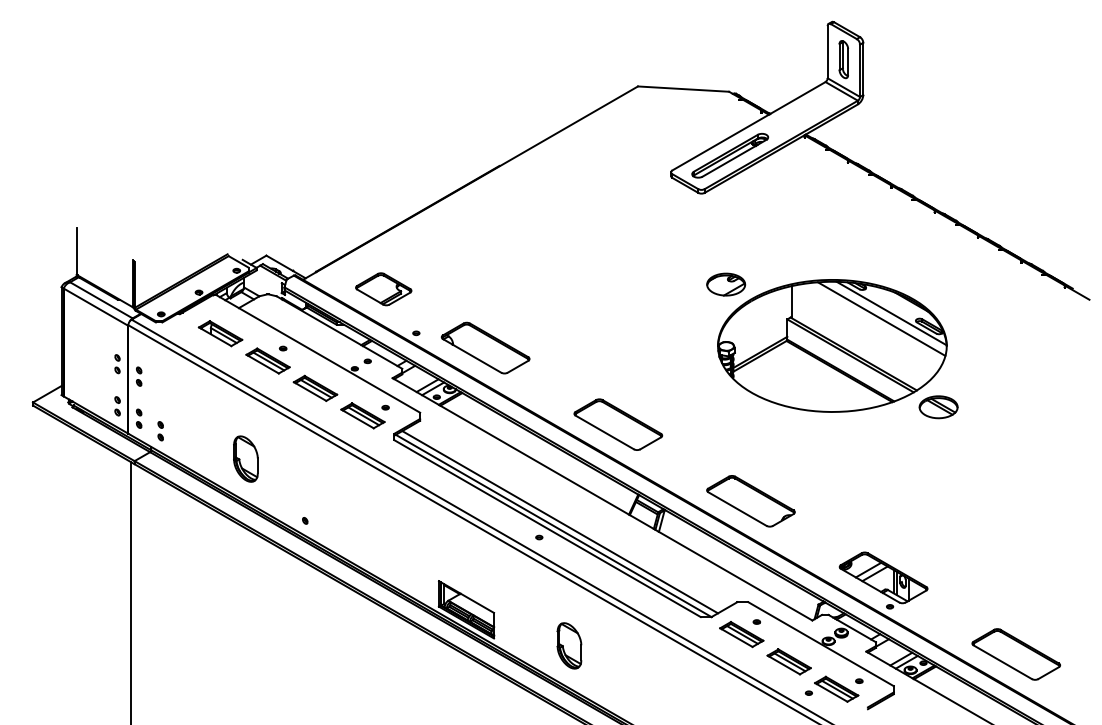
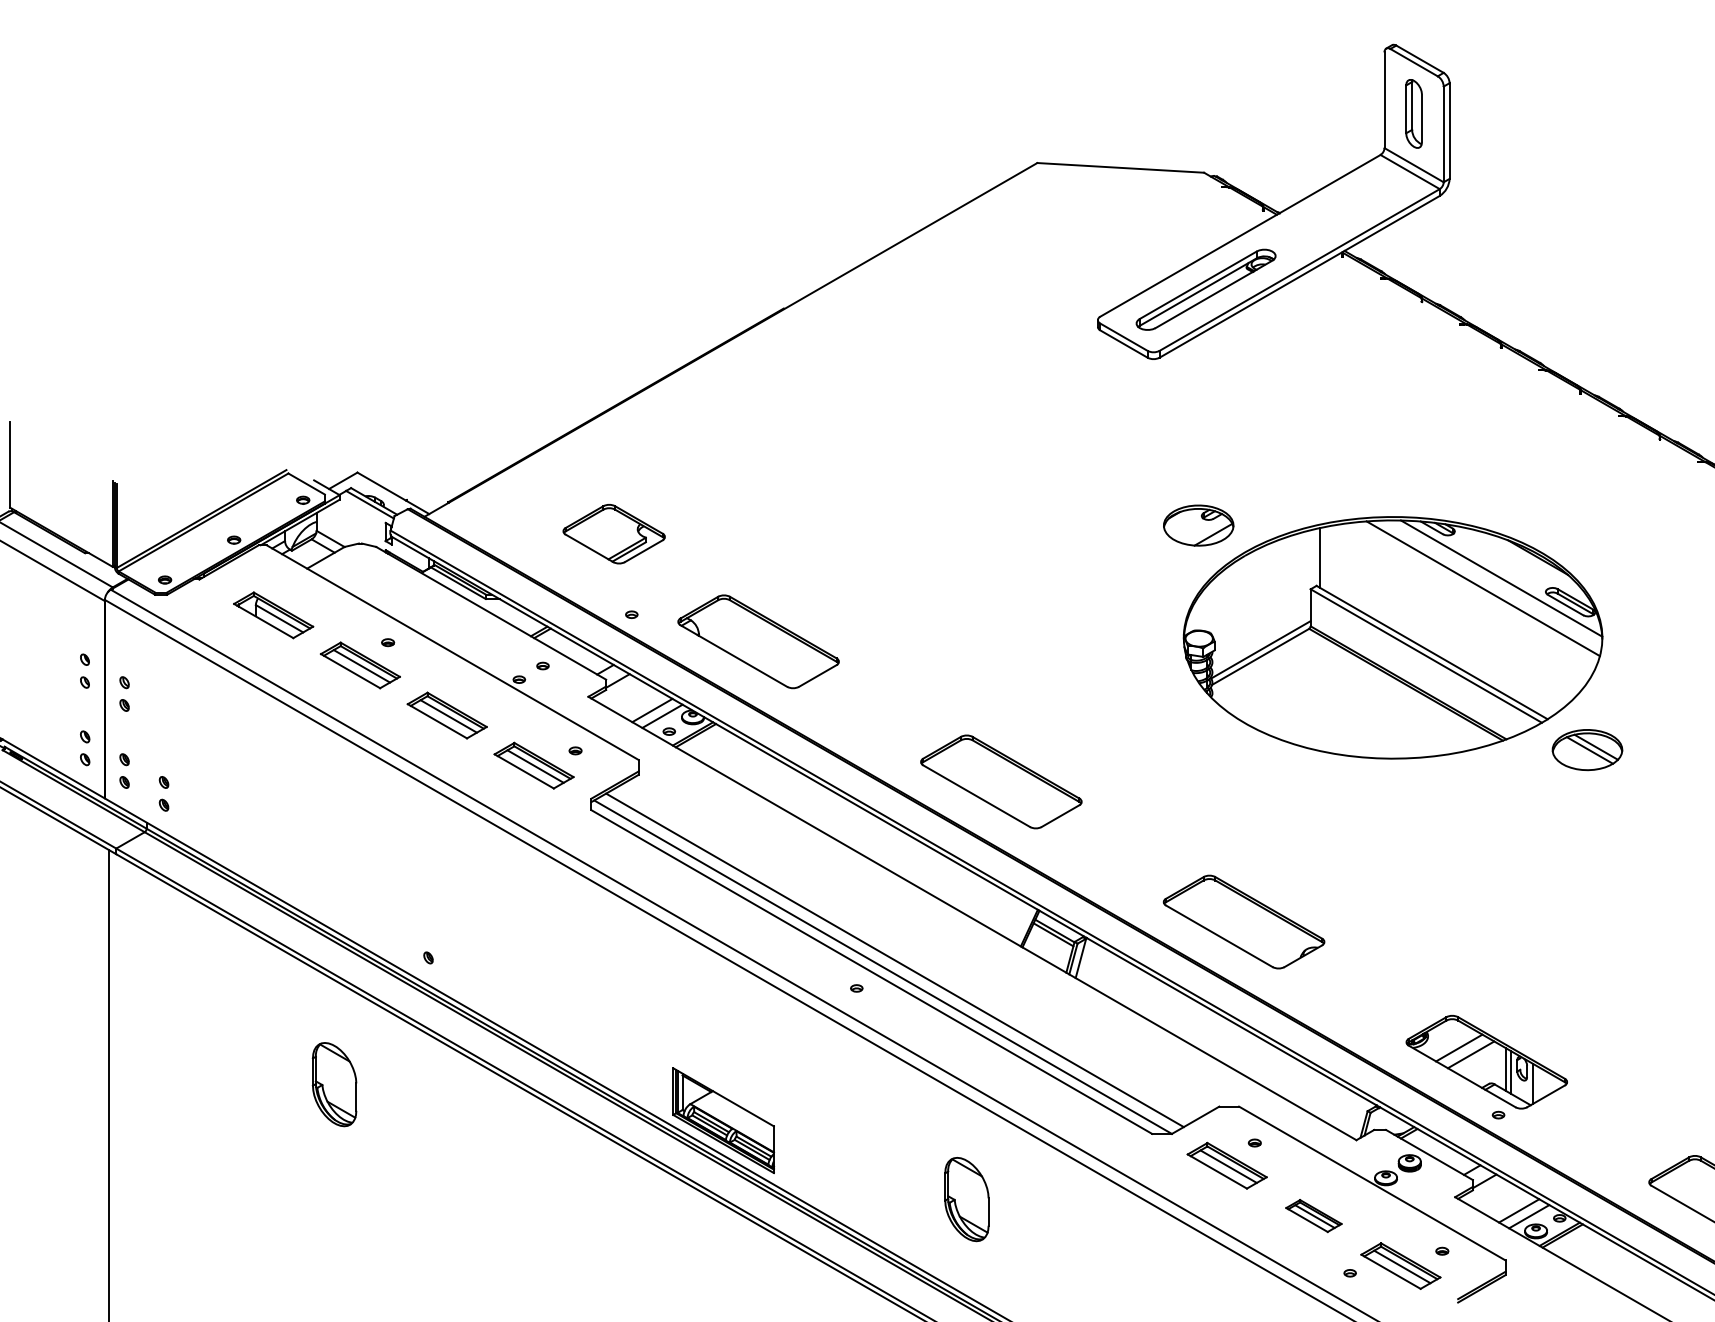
part: (383, 289) -> (613, 534), moved
part: (245, 458) -> (333, 1083), moved
part: (569, 645) -> (966, 1198), moved
part: (788, 661) -> (1312, 1215), size x0.7

